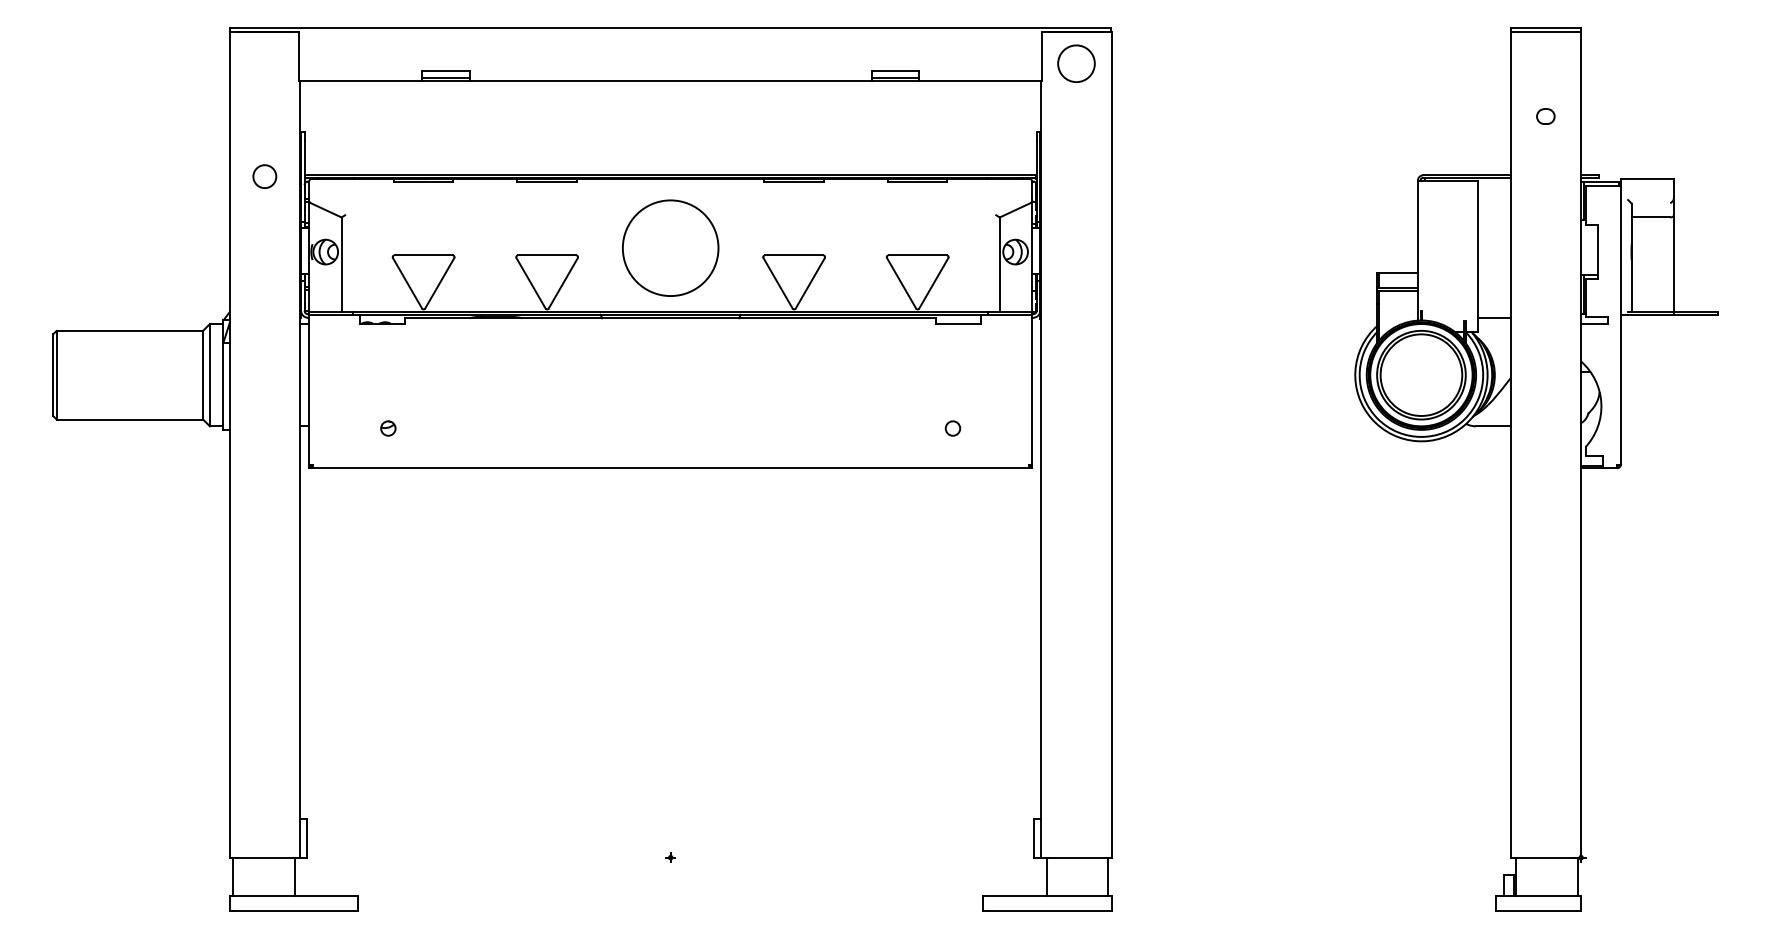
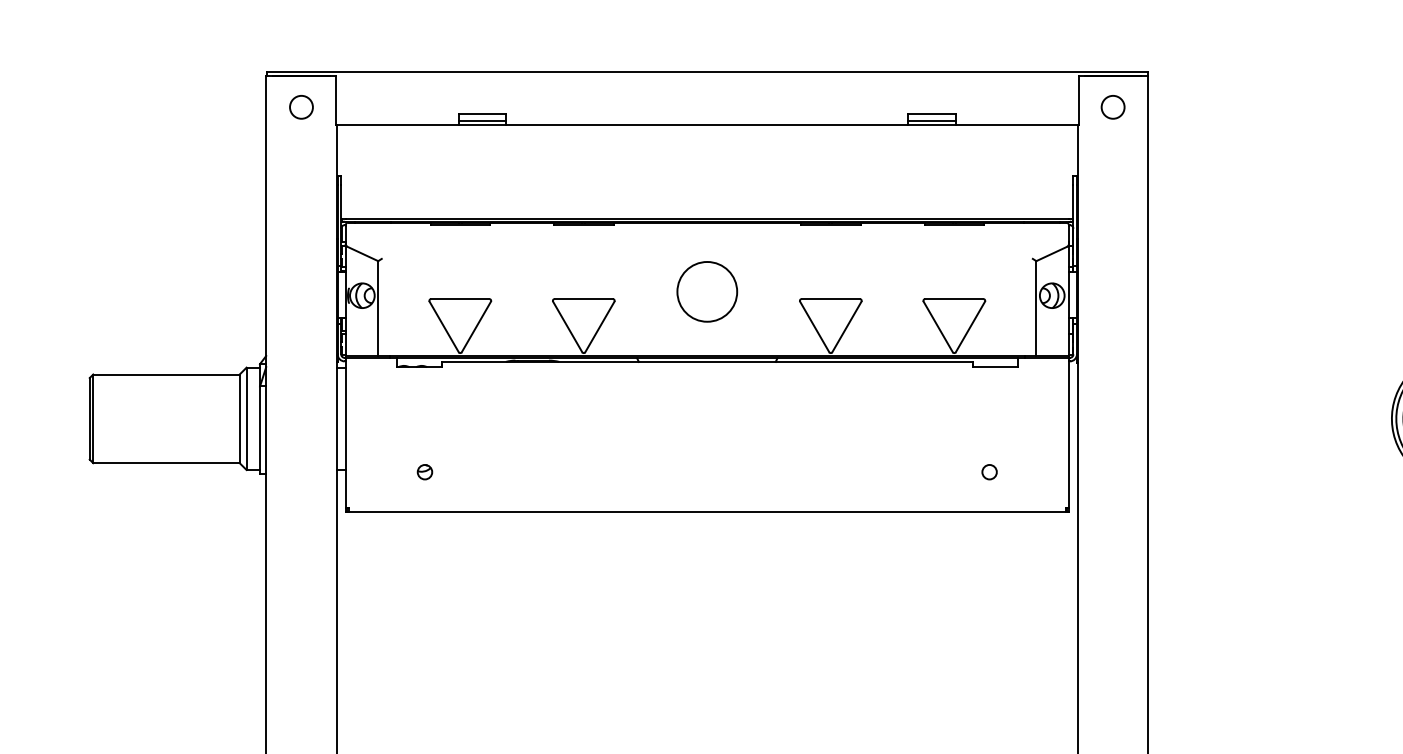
circle: (1076, 63) -> (1113, 107), size x0.62
circle: (264, 176) -> (301, 107), moved
circle: (670, 248) -> (707, 292), size x0.62

